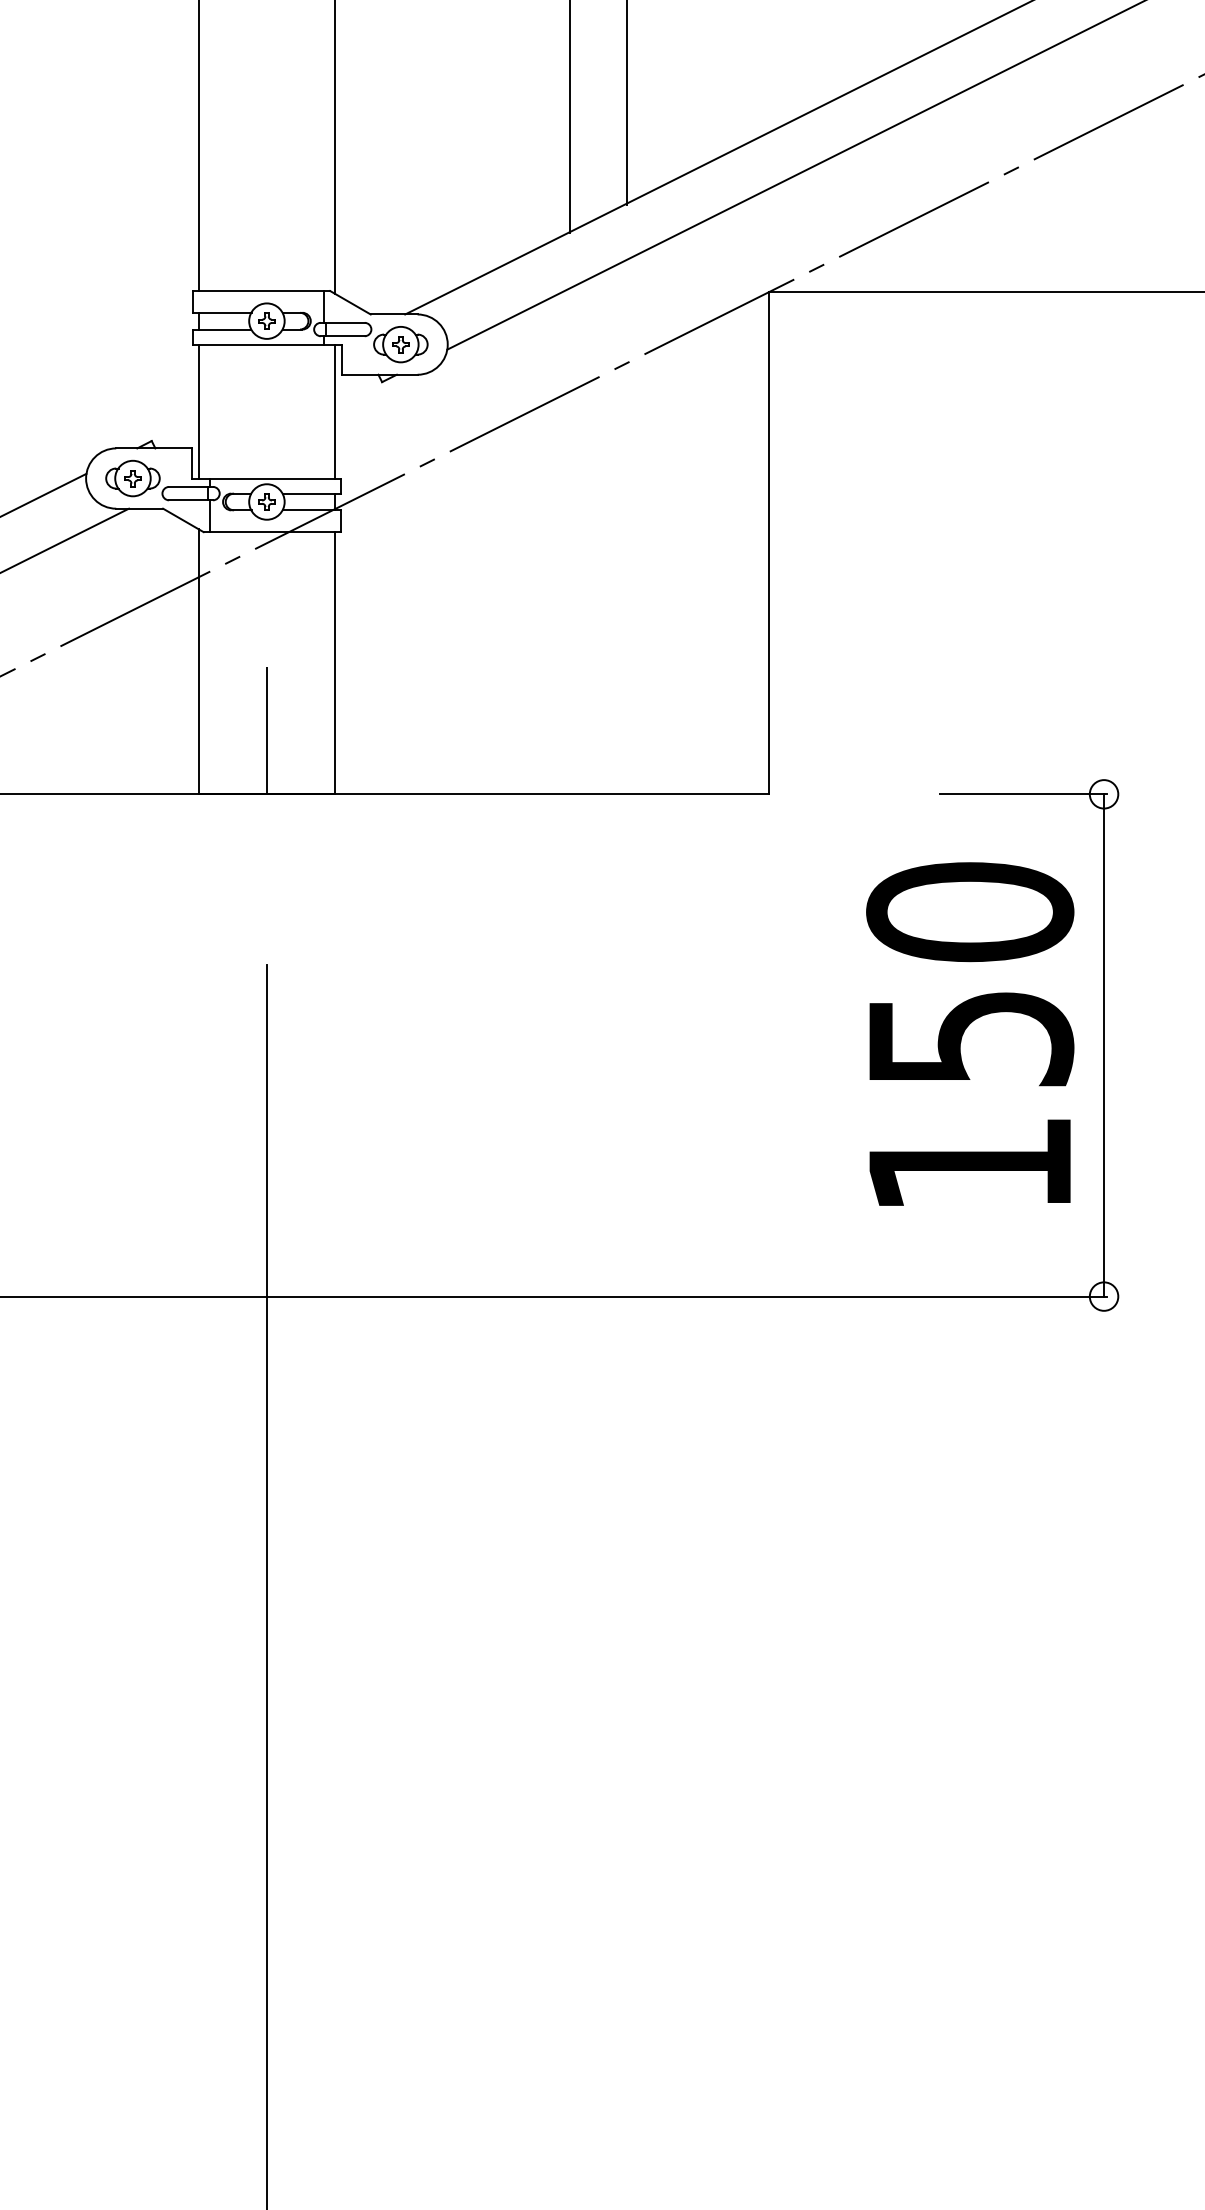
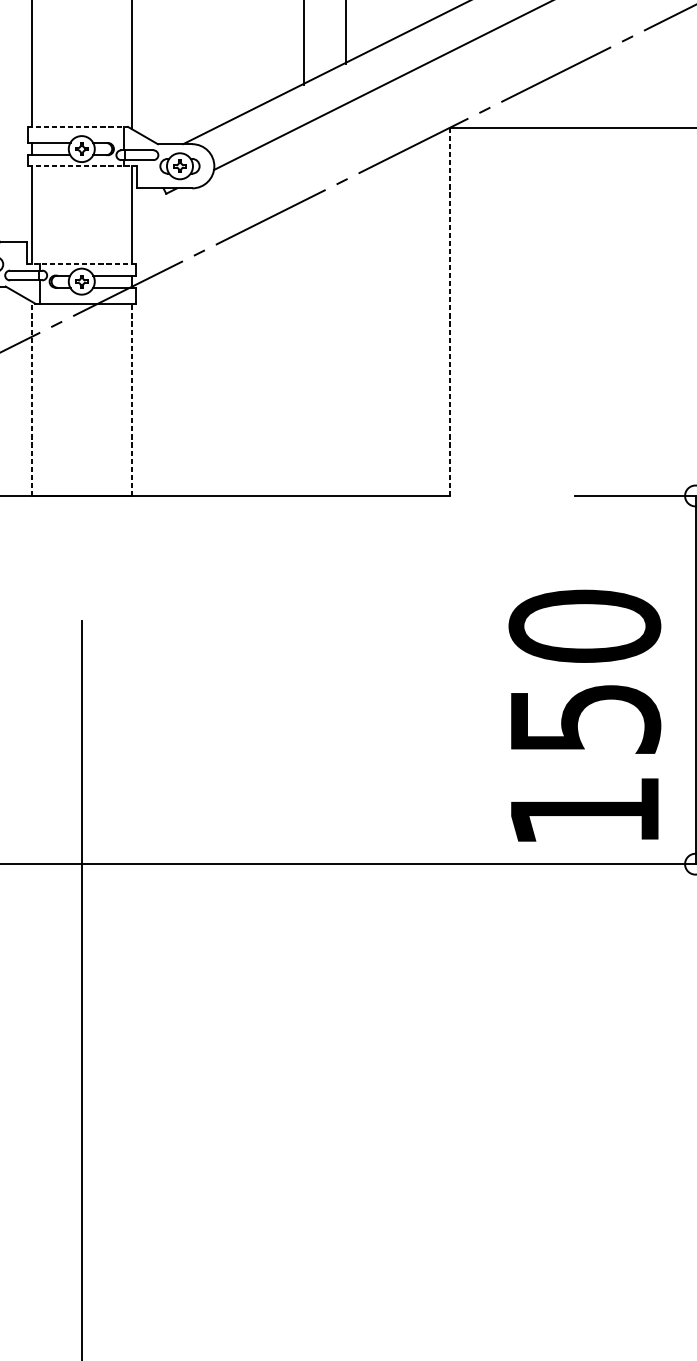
line: (262, 291) -> (78, 127), solid -> dashed
line: (267, 344) -> (82, 166), solid -> dashed
line: (266, 478) -> (81, 264), solid -> dashed
line: (769, 542) -> (450, 311), solid -> dashed
line: (199, 661) -> (32, 398), solid -> dashed
line: (334, 662) -> (131, 399), solid -> dashed
line: (266, 730) -> (81, 449), removed
text: (970, 1033) -> (585, 715), moved

